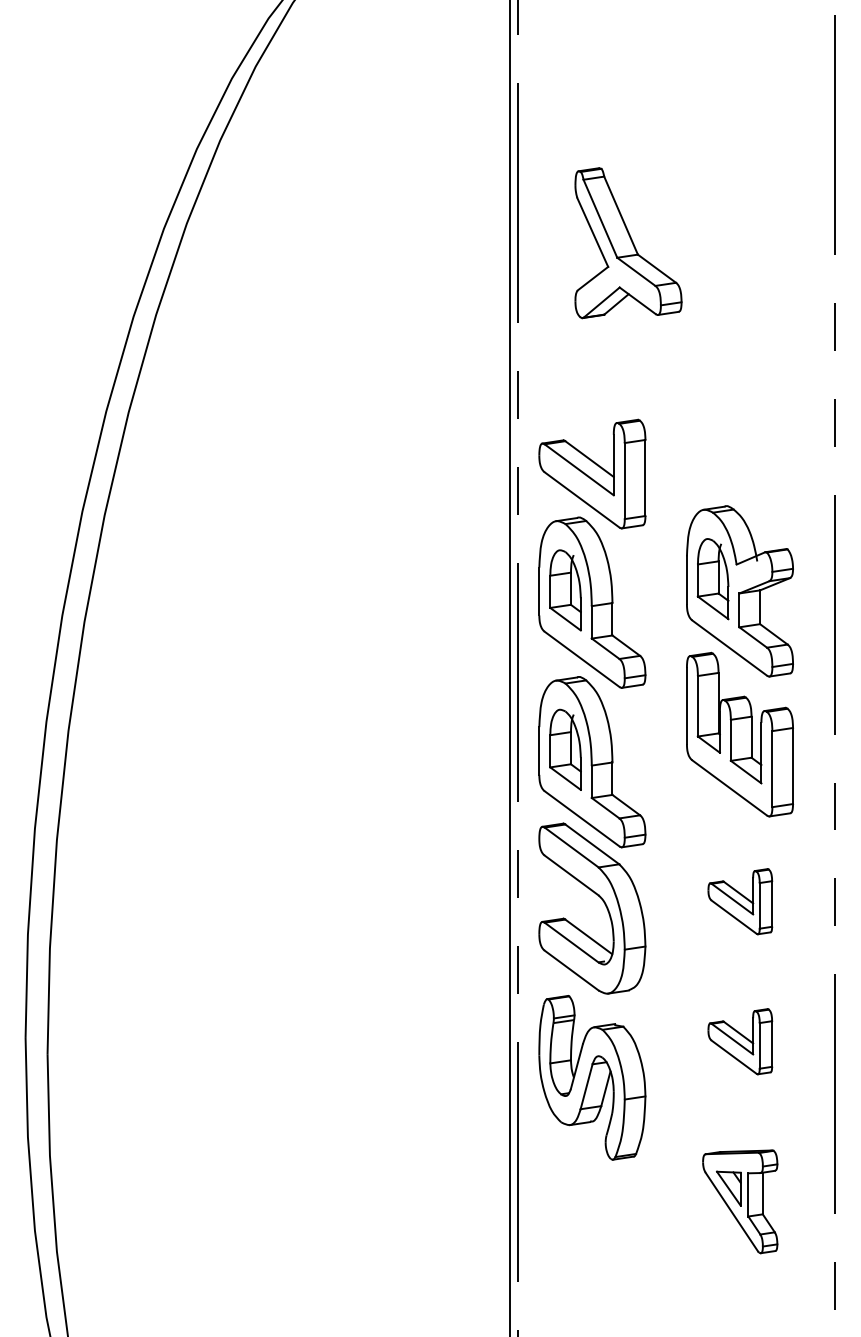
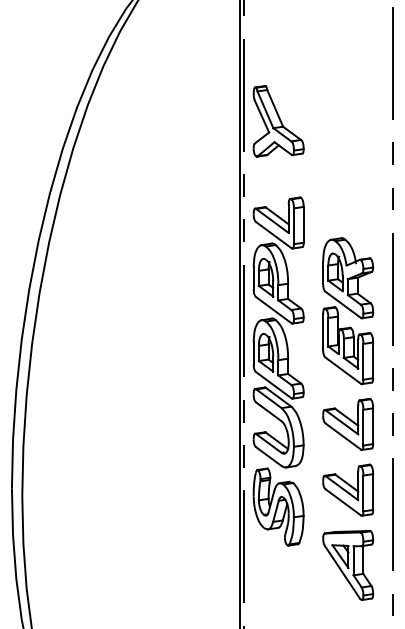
part: (628, 243) -> (278, 121), moved
part: (740, 900) -> (348, 423), size x1.67
part: (740, 1040) -> (348, 489), size x1.67
part: (740, 1201) -> (348, 565), size x1.43

